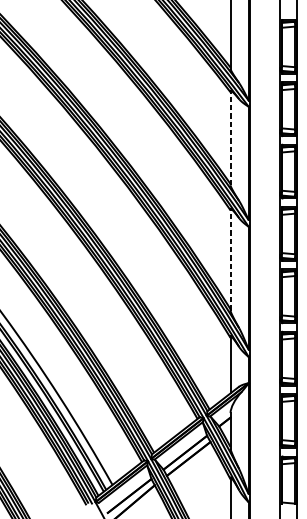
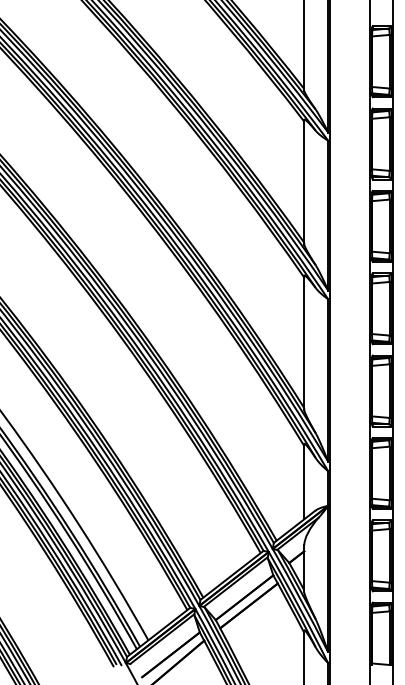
line: (230, 137) -> (304, 181), dashed -> solid
line: (230, 259) -> (304, 342), dashed -> solid

